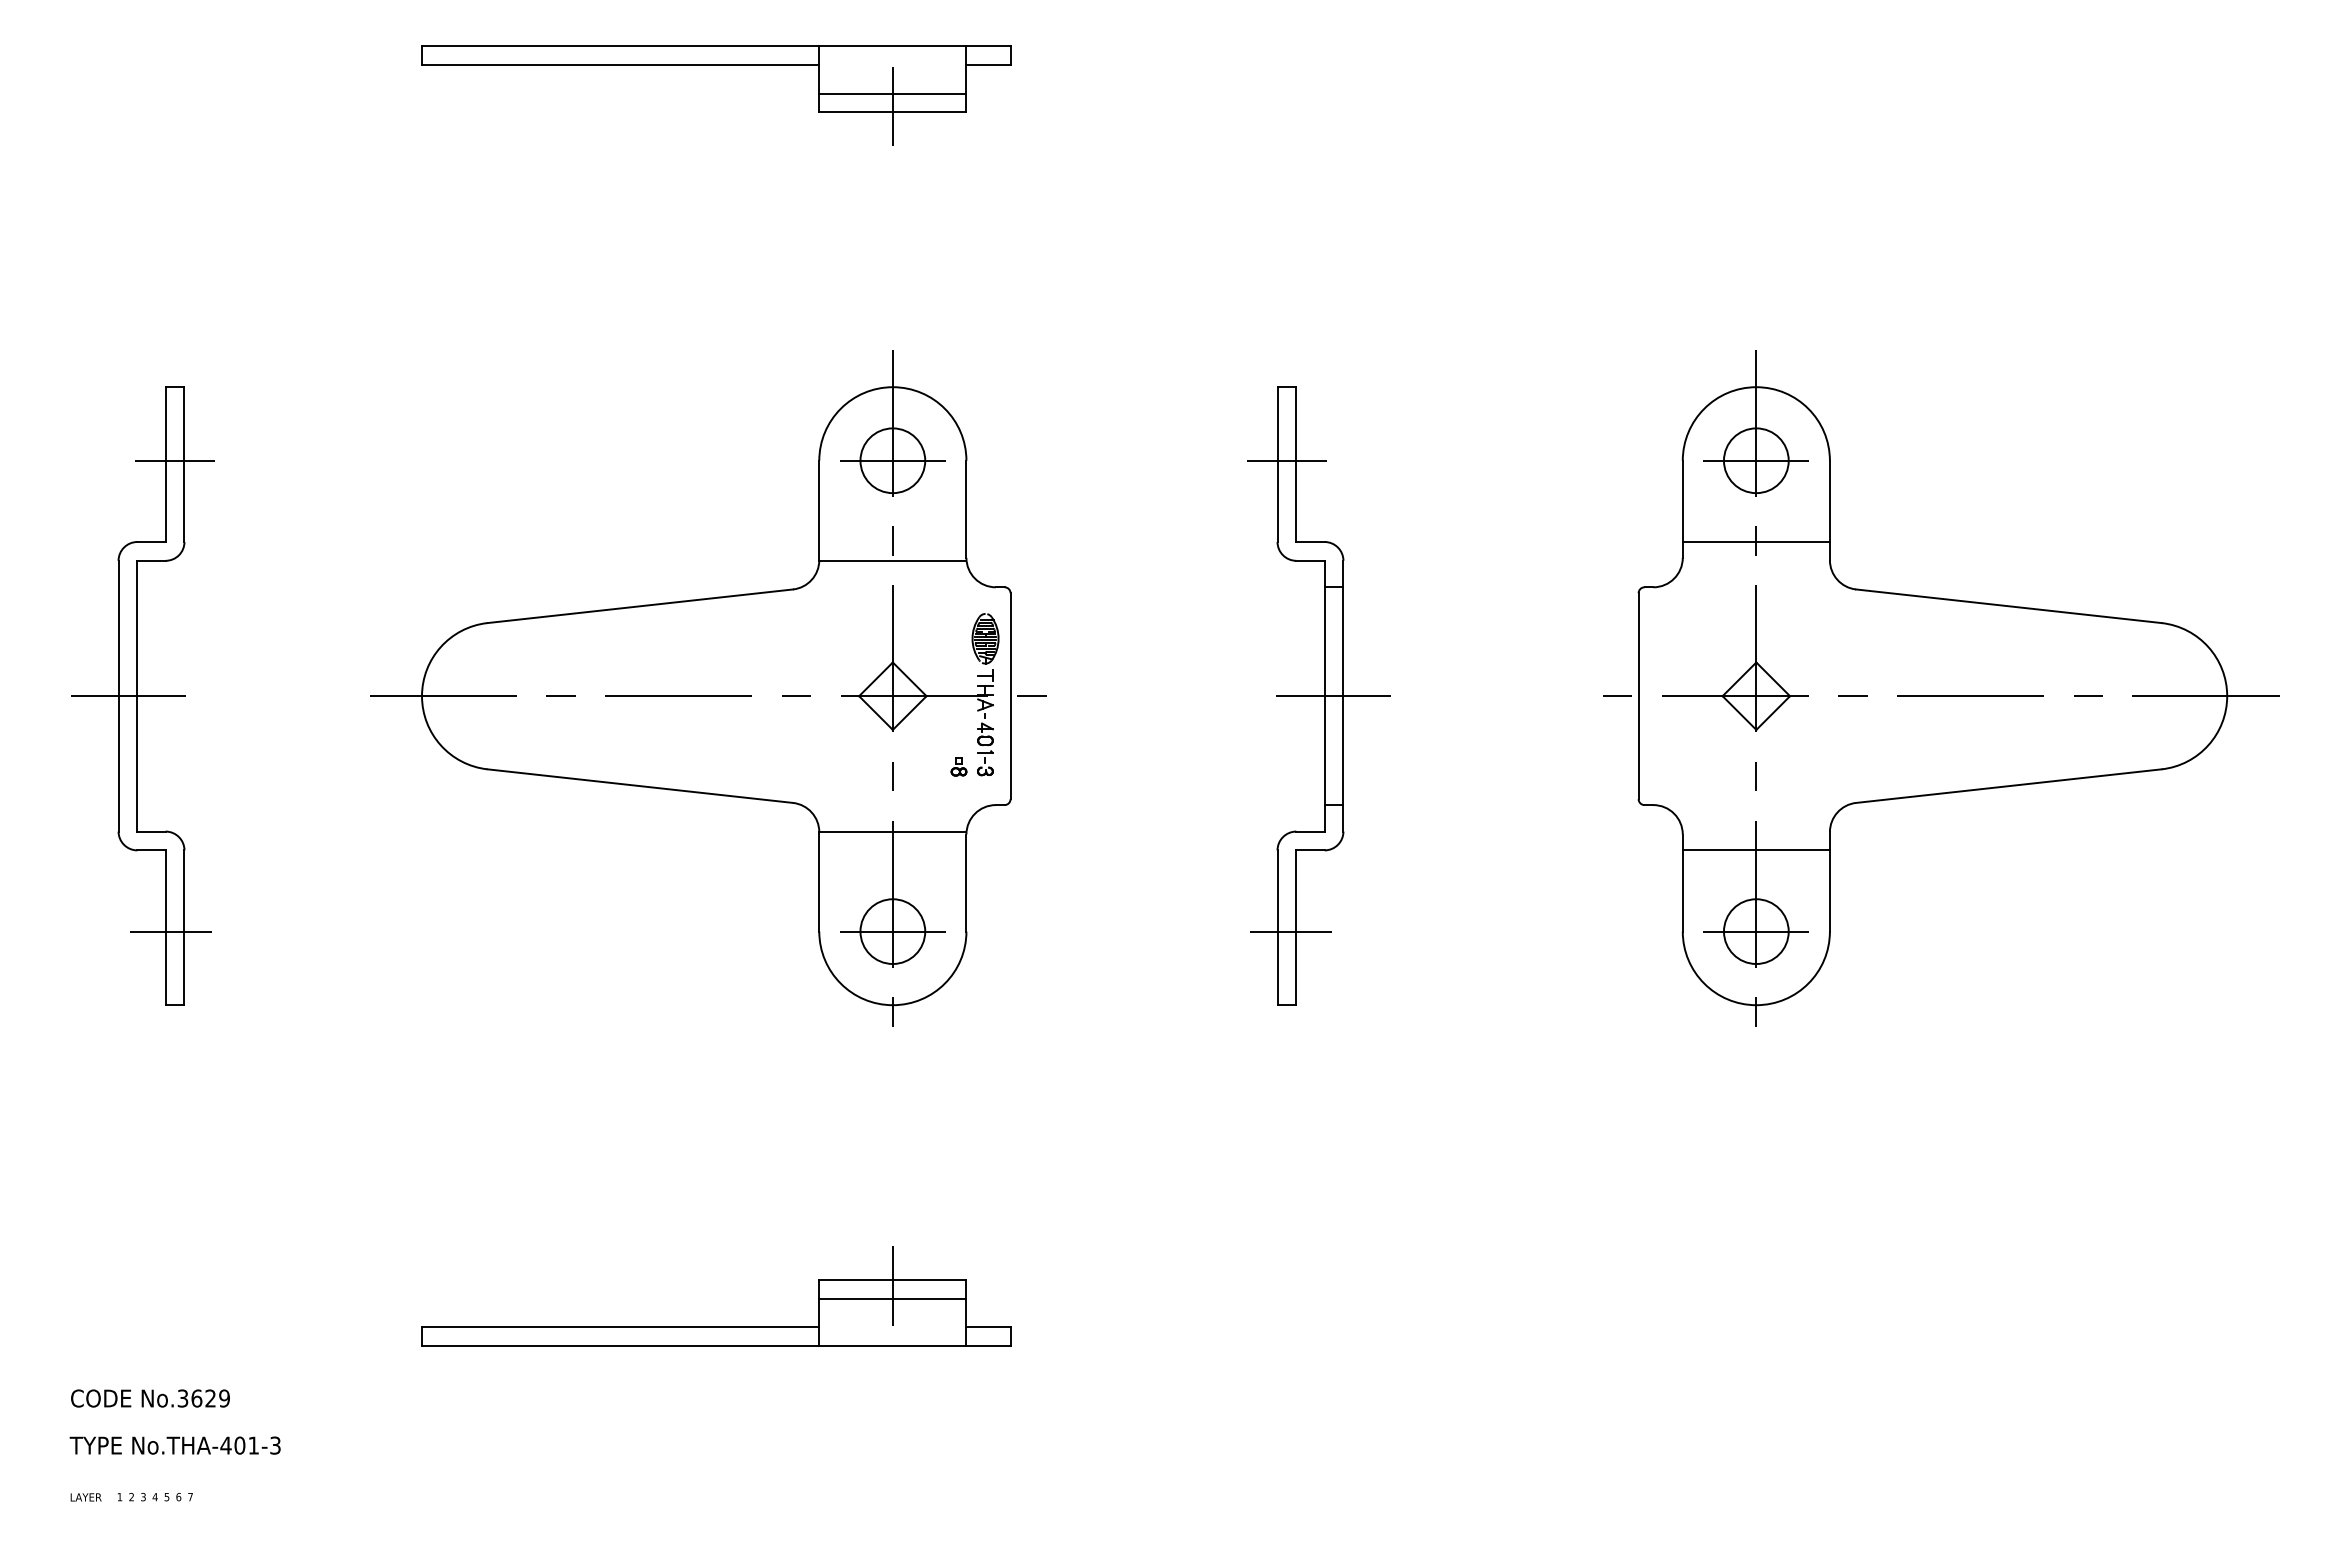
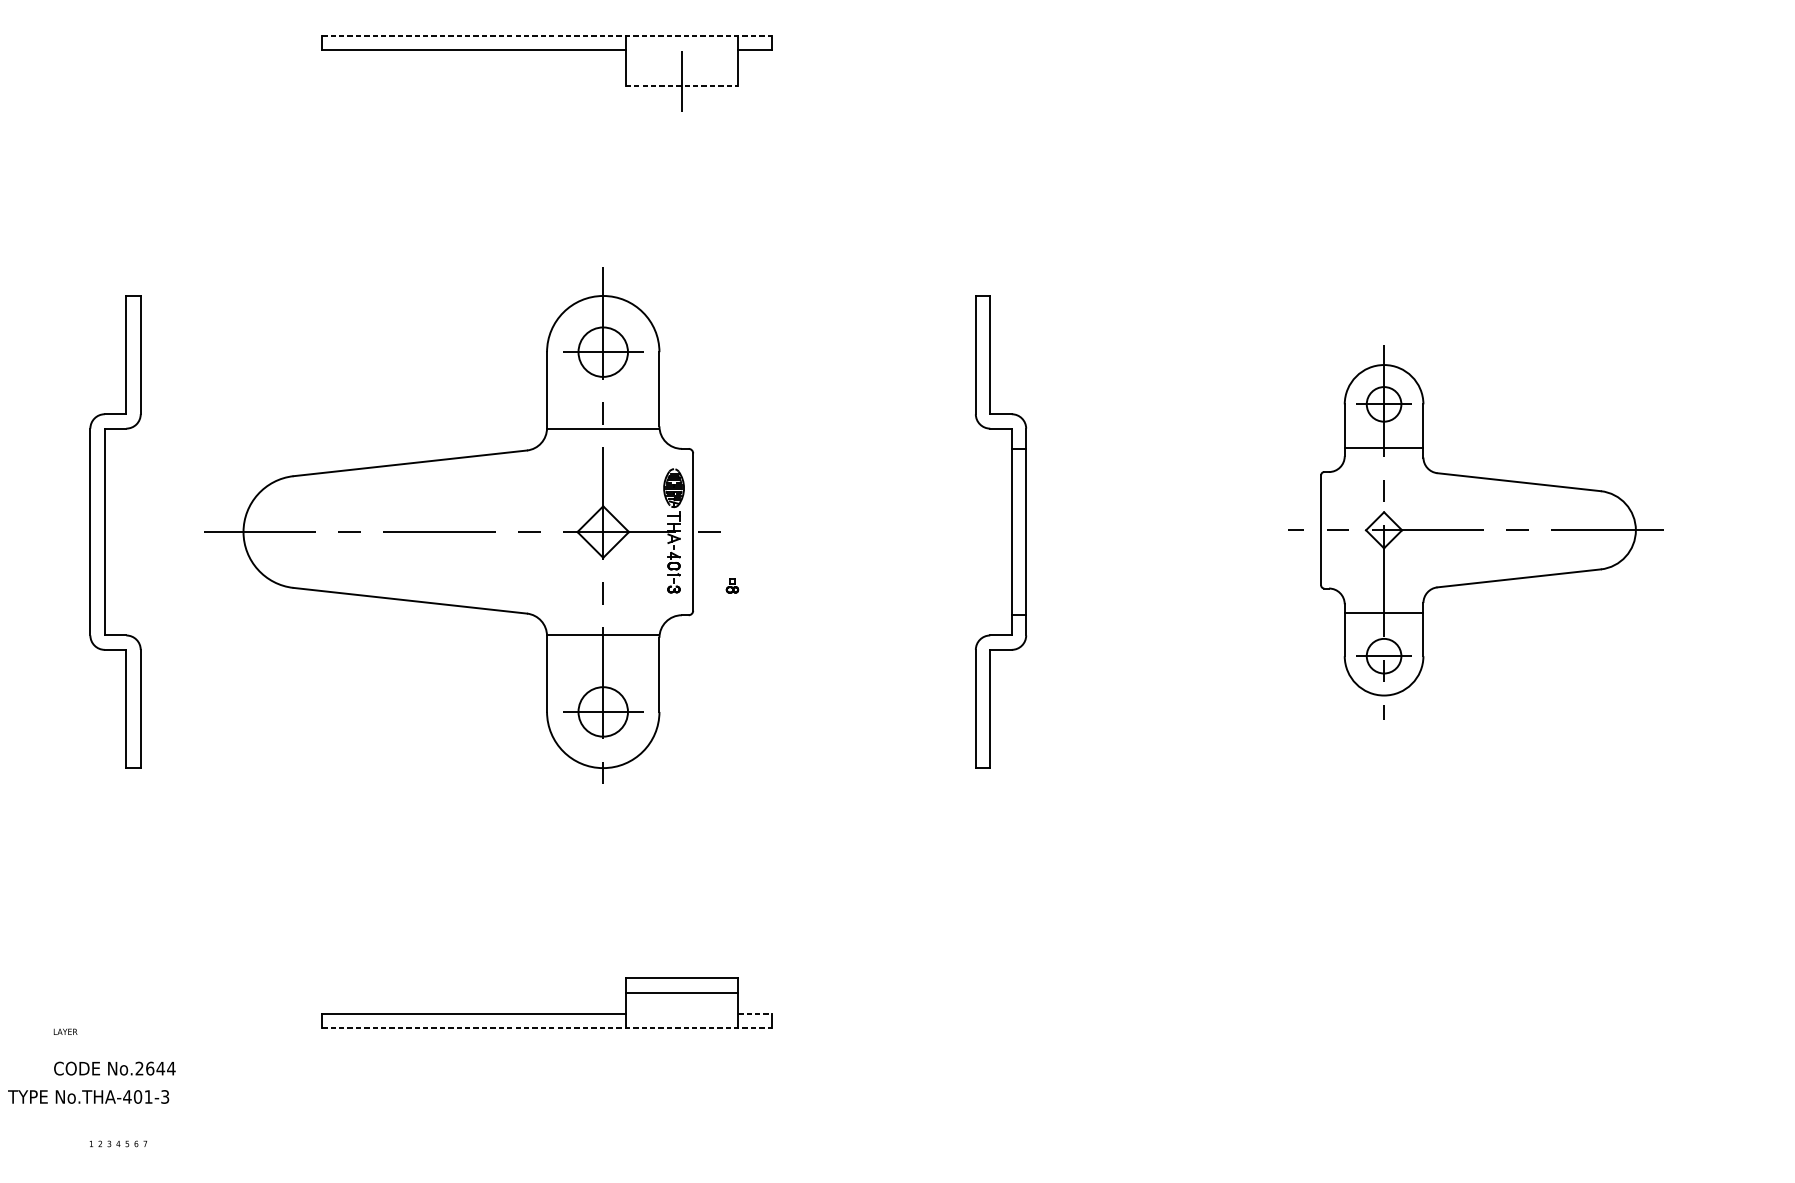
line: (716, 46) -> (547, 35), solid -> dashed
line: (892, 93) -> (681, 71), removed
line: (892, 112) -> (681, 86), solid -> dashed
line: (174, 460) -> (133, 351), removed
line: (1286, 460) -> (982, 351), removed
part: (708, 688) -> (462, 526), moved
part: (1941, 688) -> (1483, 526), size x0.7
line: (127, 696) -> (97, 532), removed
line: (1333, 696) -> (1018, 532), removed
line: (171, 931) -> (130, 711), removed
line: (1290, 931) -> (985, 711), removed
line: (892, 1285) -> (681, 982), removed
line: (989, 1327) -> (755, 1014), solid -> dashed
line: (716, 1345) -> (547, 1028), solid -> dashed
text: (203, 1398) -> (155, 1068), No.3629 -> No.2644
text: (174, 1445) -> (88, 1096), moved
text: (85, 1497) -> (65, 1031), moved

